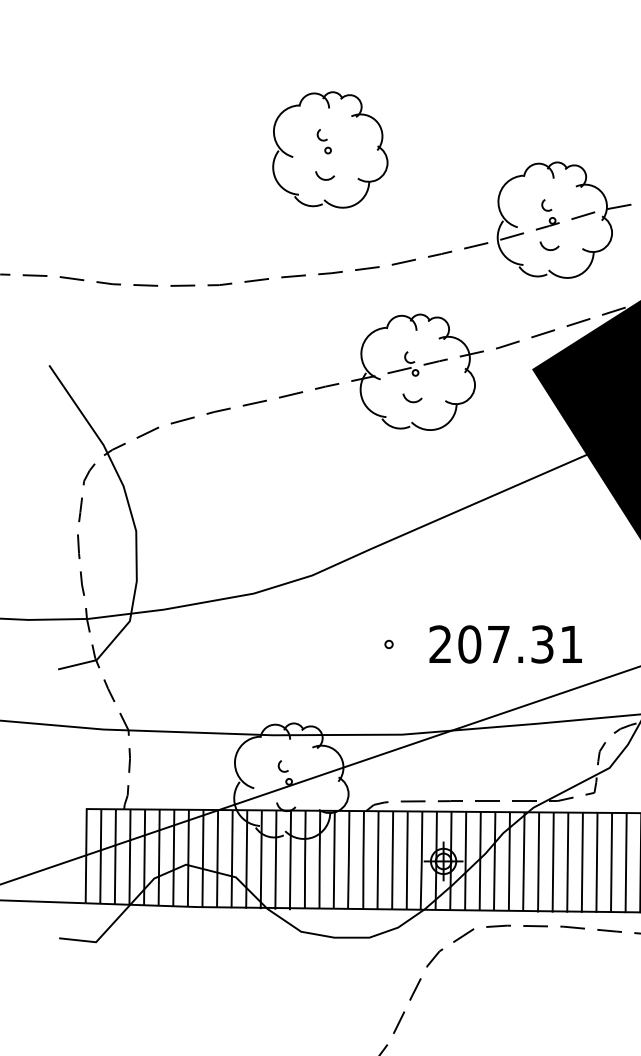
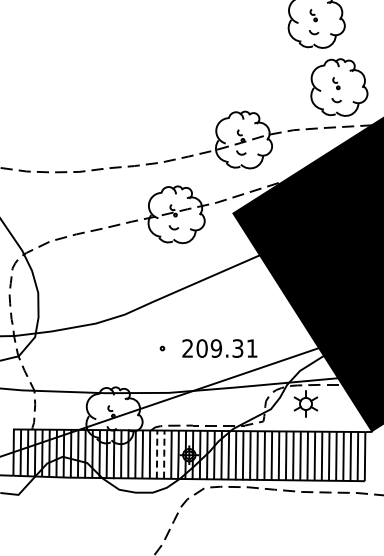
part: (330, 149) -> (133, 105), removed
text: (496, 644) -> (215, 348), 207.31 -> 209.31
line: (378, 862) -> (157, 455), solid -> dashed
line: (393, 862) -> (164, 455), solid -> dashed

